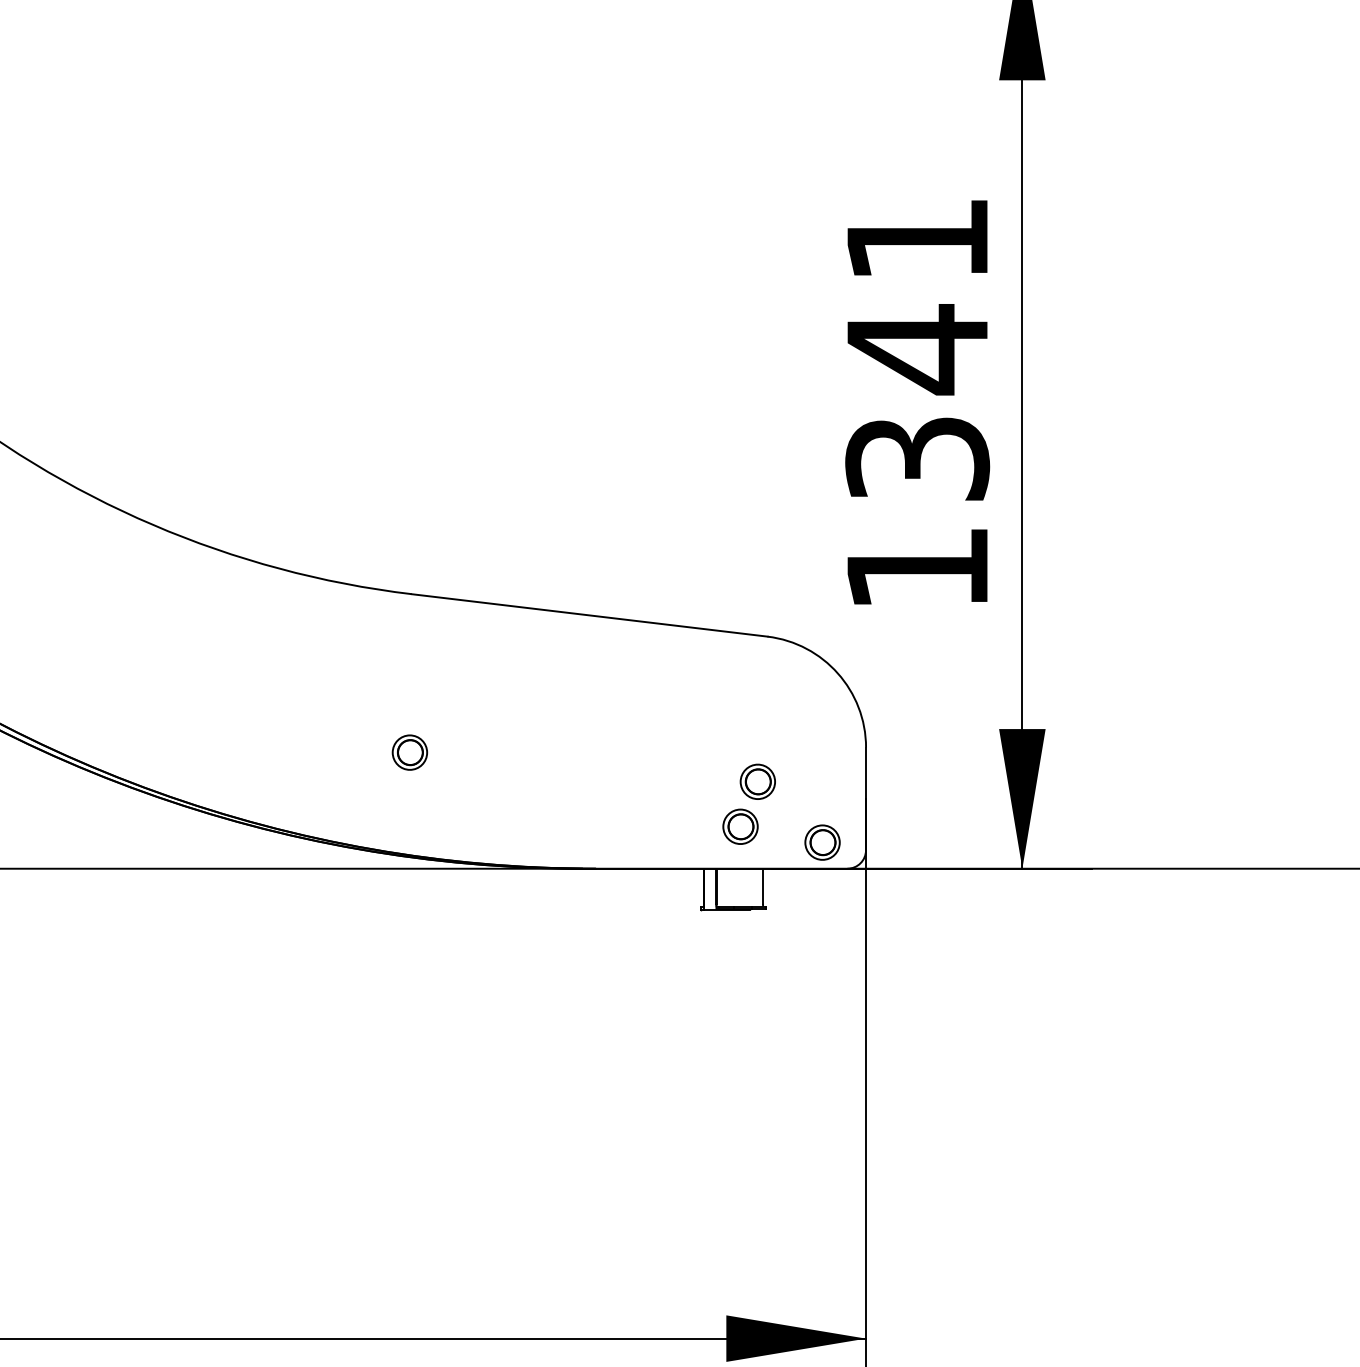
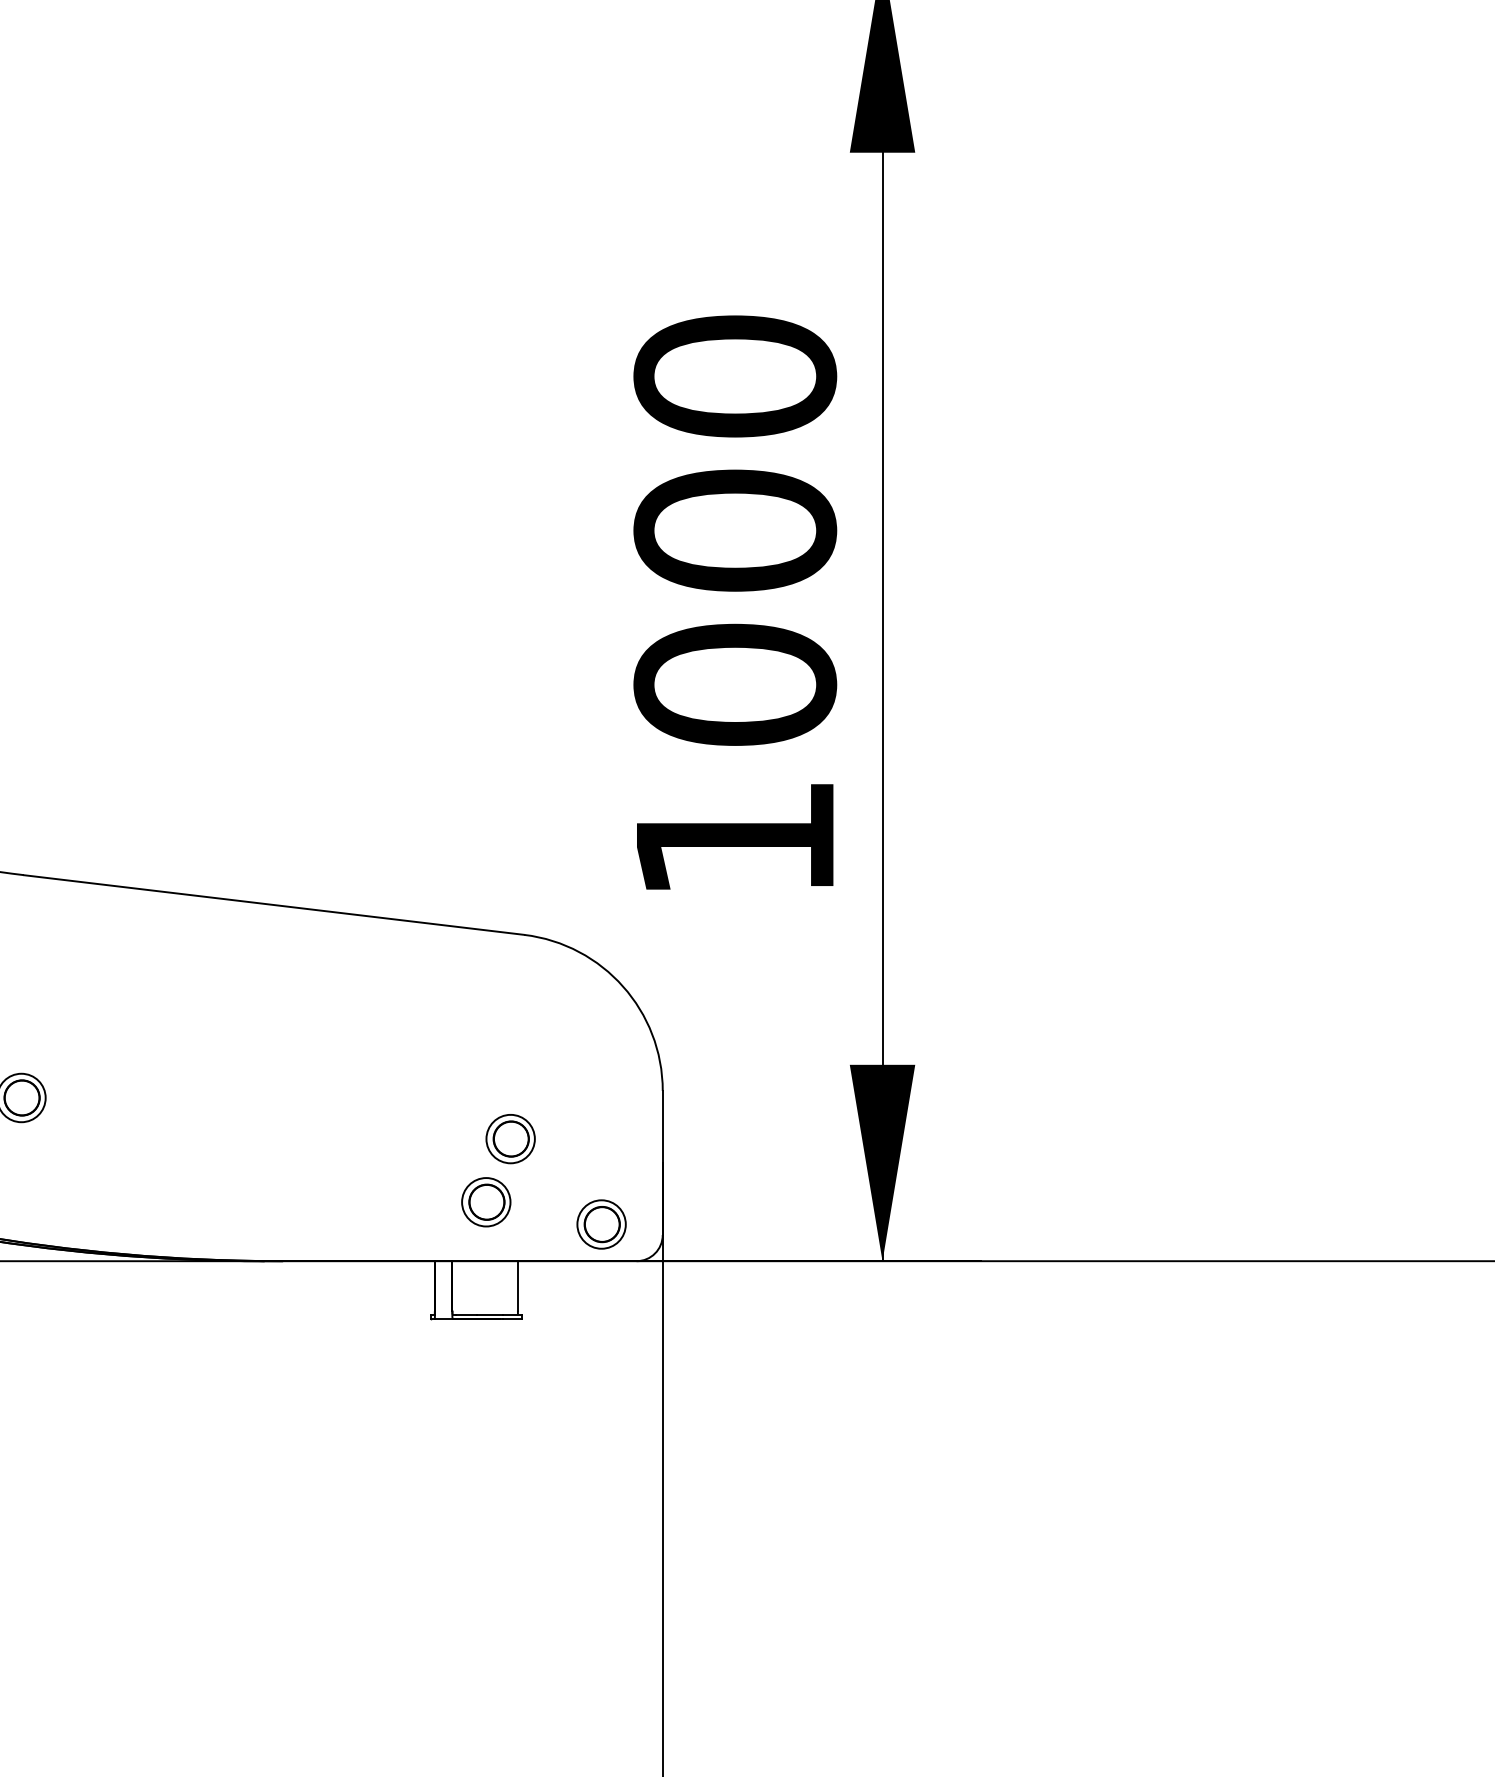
text: (917, 349) -> (735, 531), 1341 -> 1000

